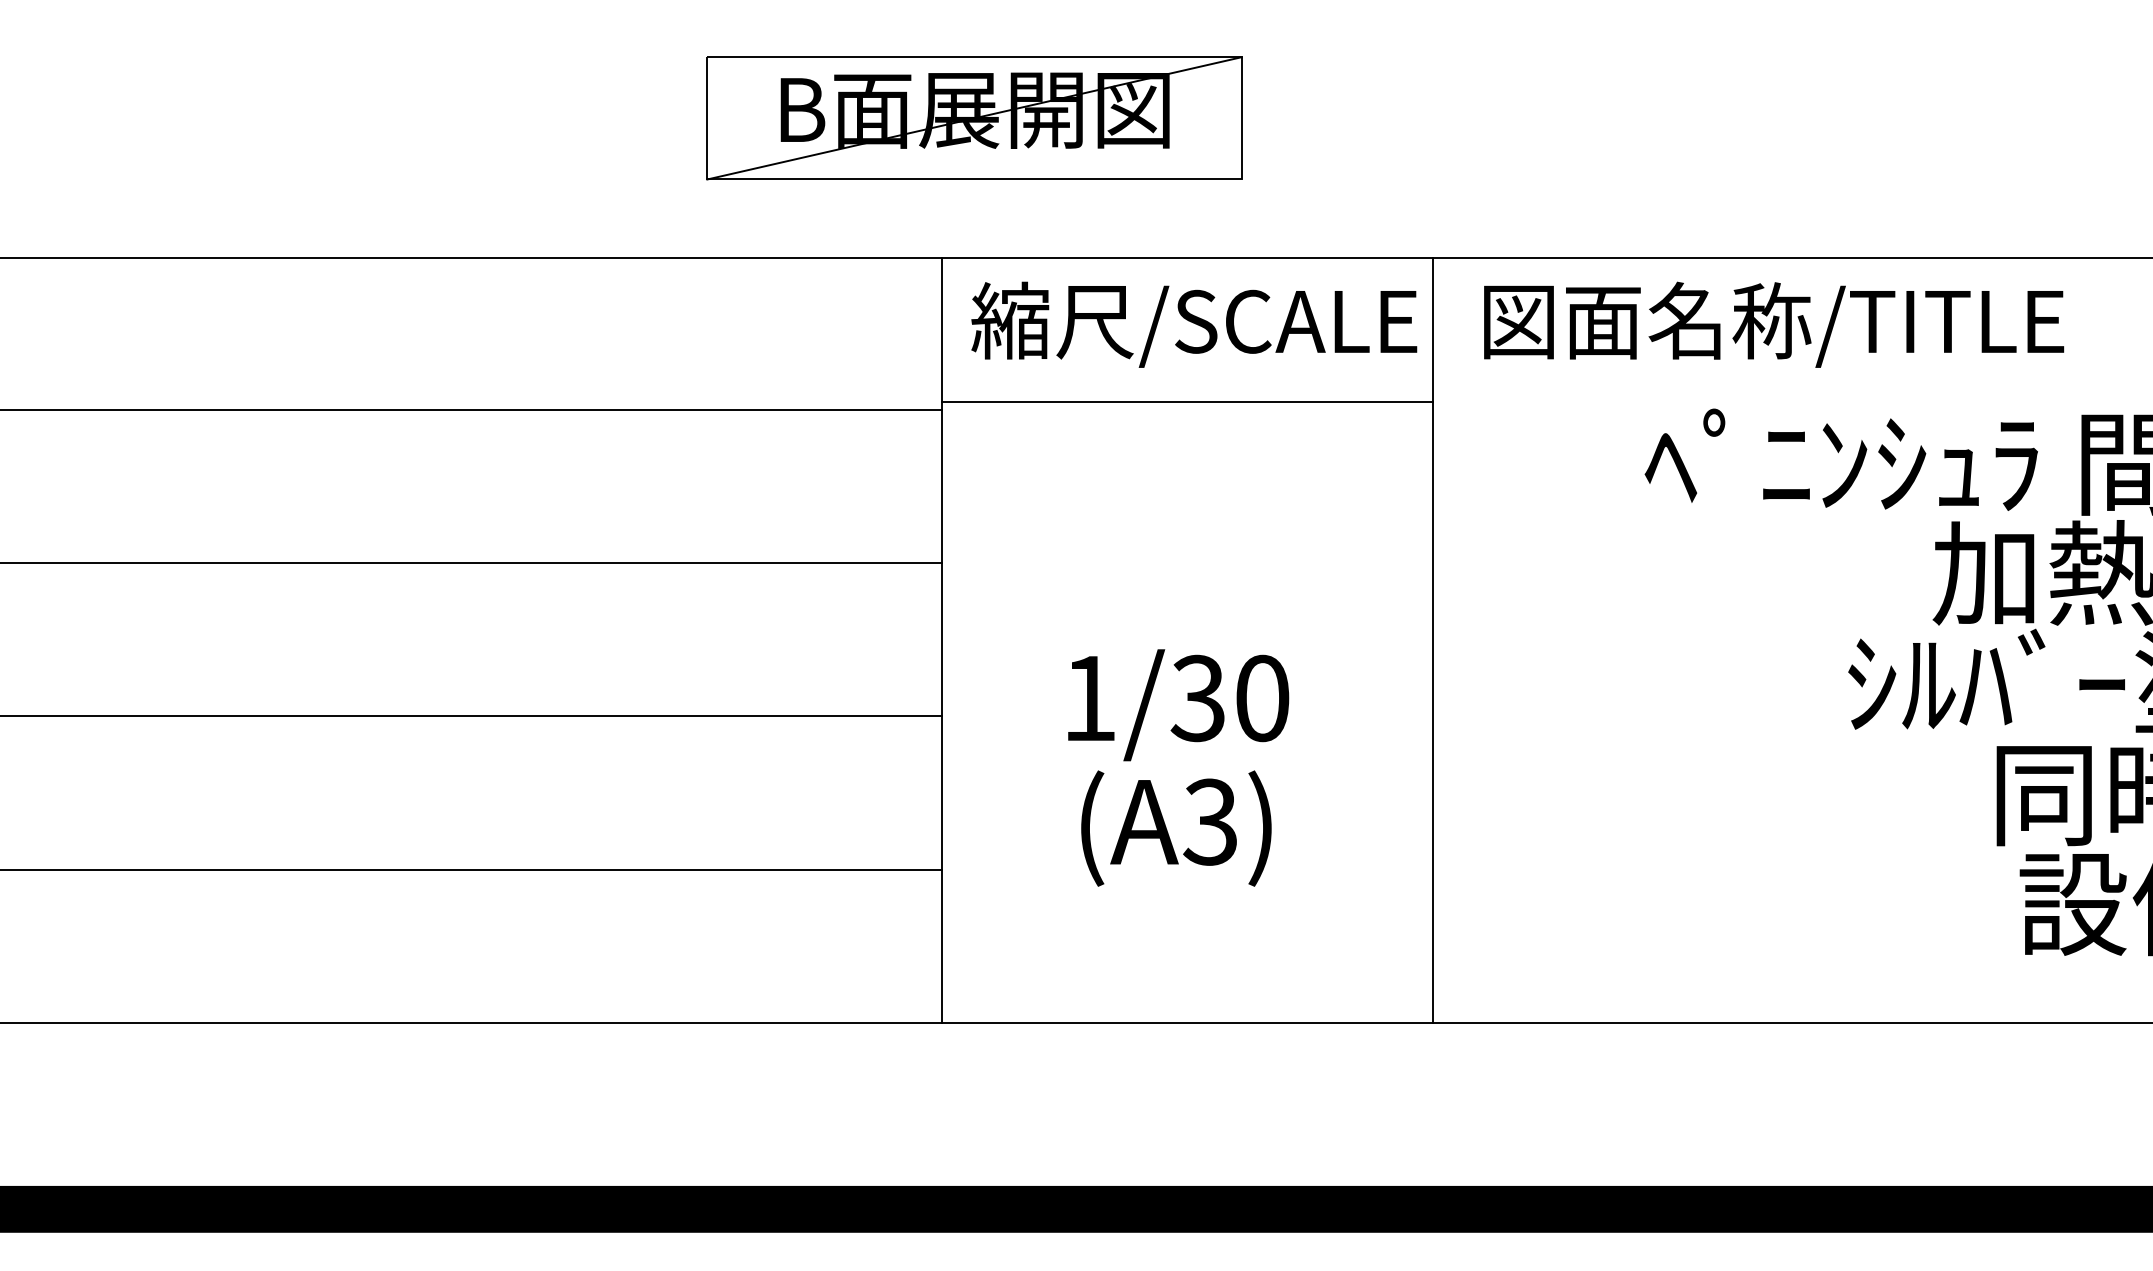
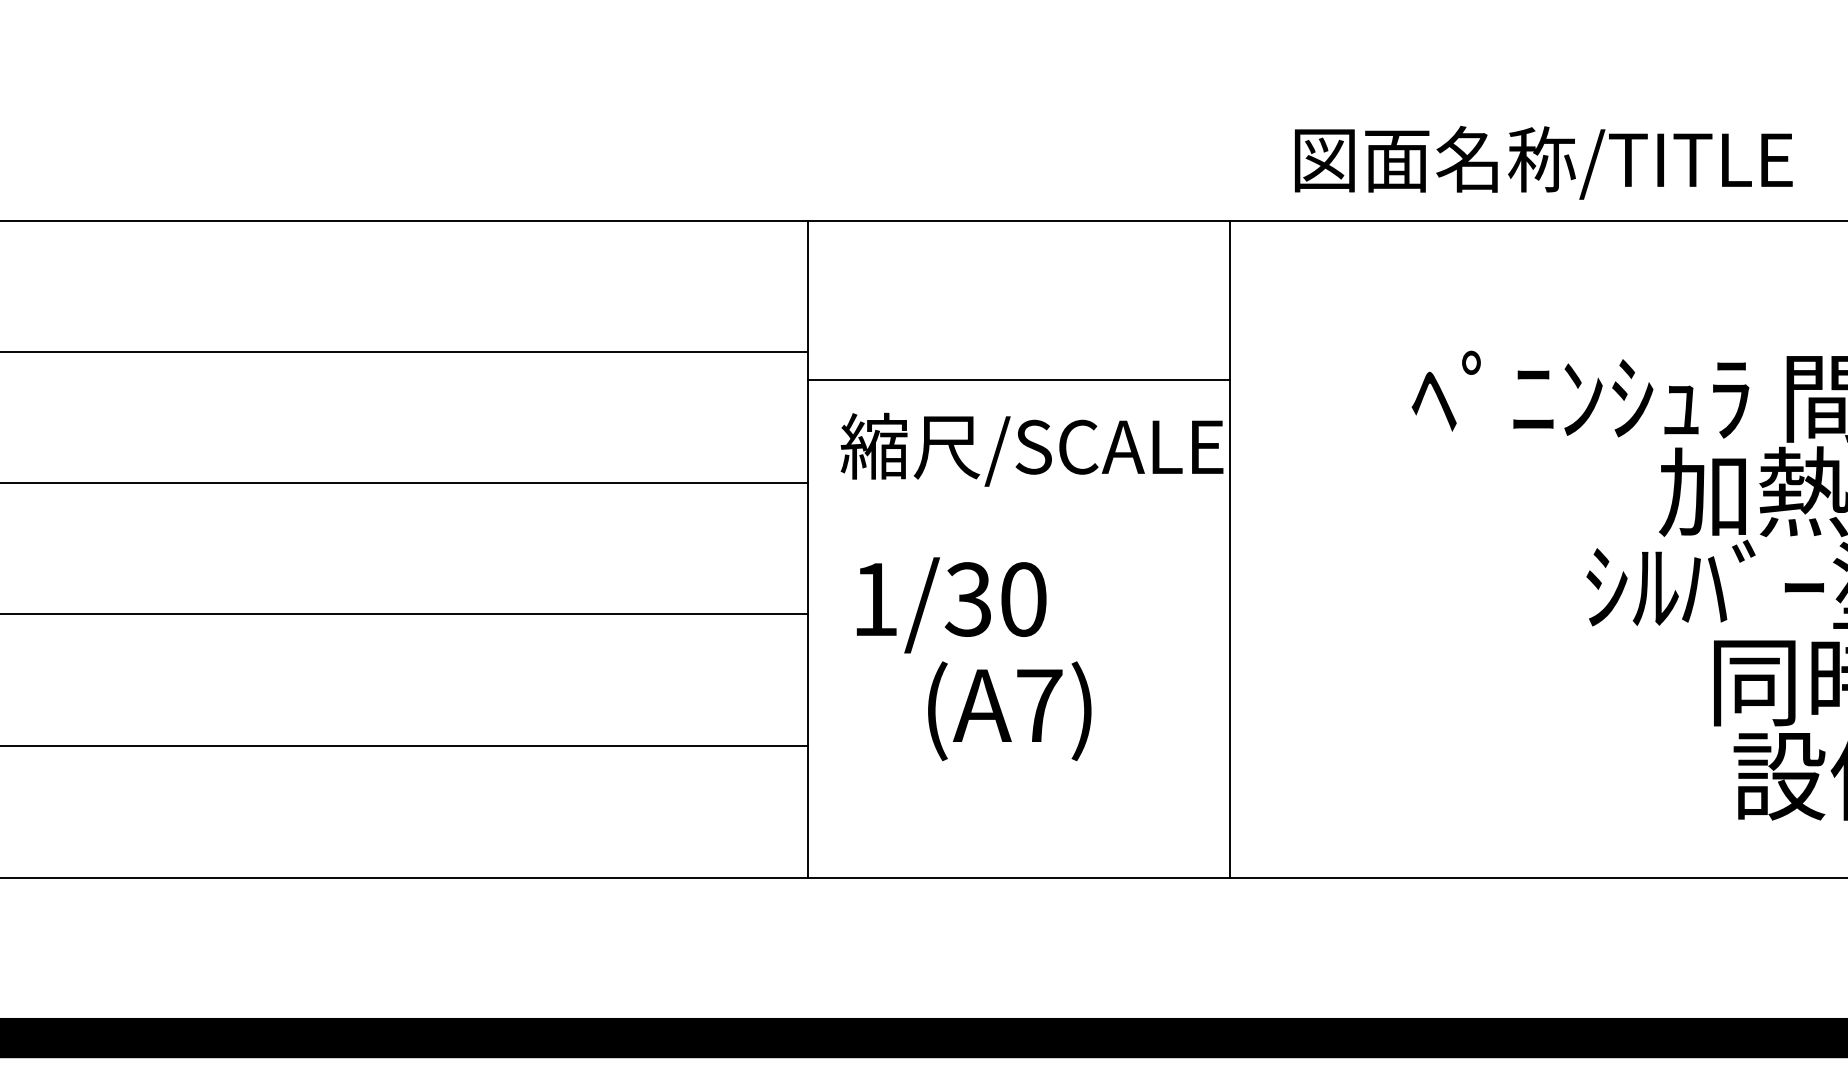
part: (974, 118) -> (836, 101), removed
text: (1193, 324) -> (1031, 449), moved
text: (1773, 324) -> (1543, 162), moved
line: (1186, 402) -> (1018, 380), moved
text: (1178, 705) -> (951, 605), moved
text: (1209, 821) -> (1038, 705), (A3) -> (A7)

